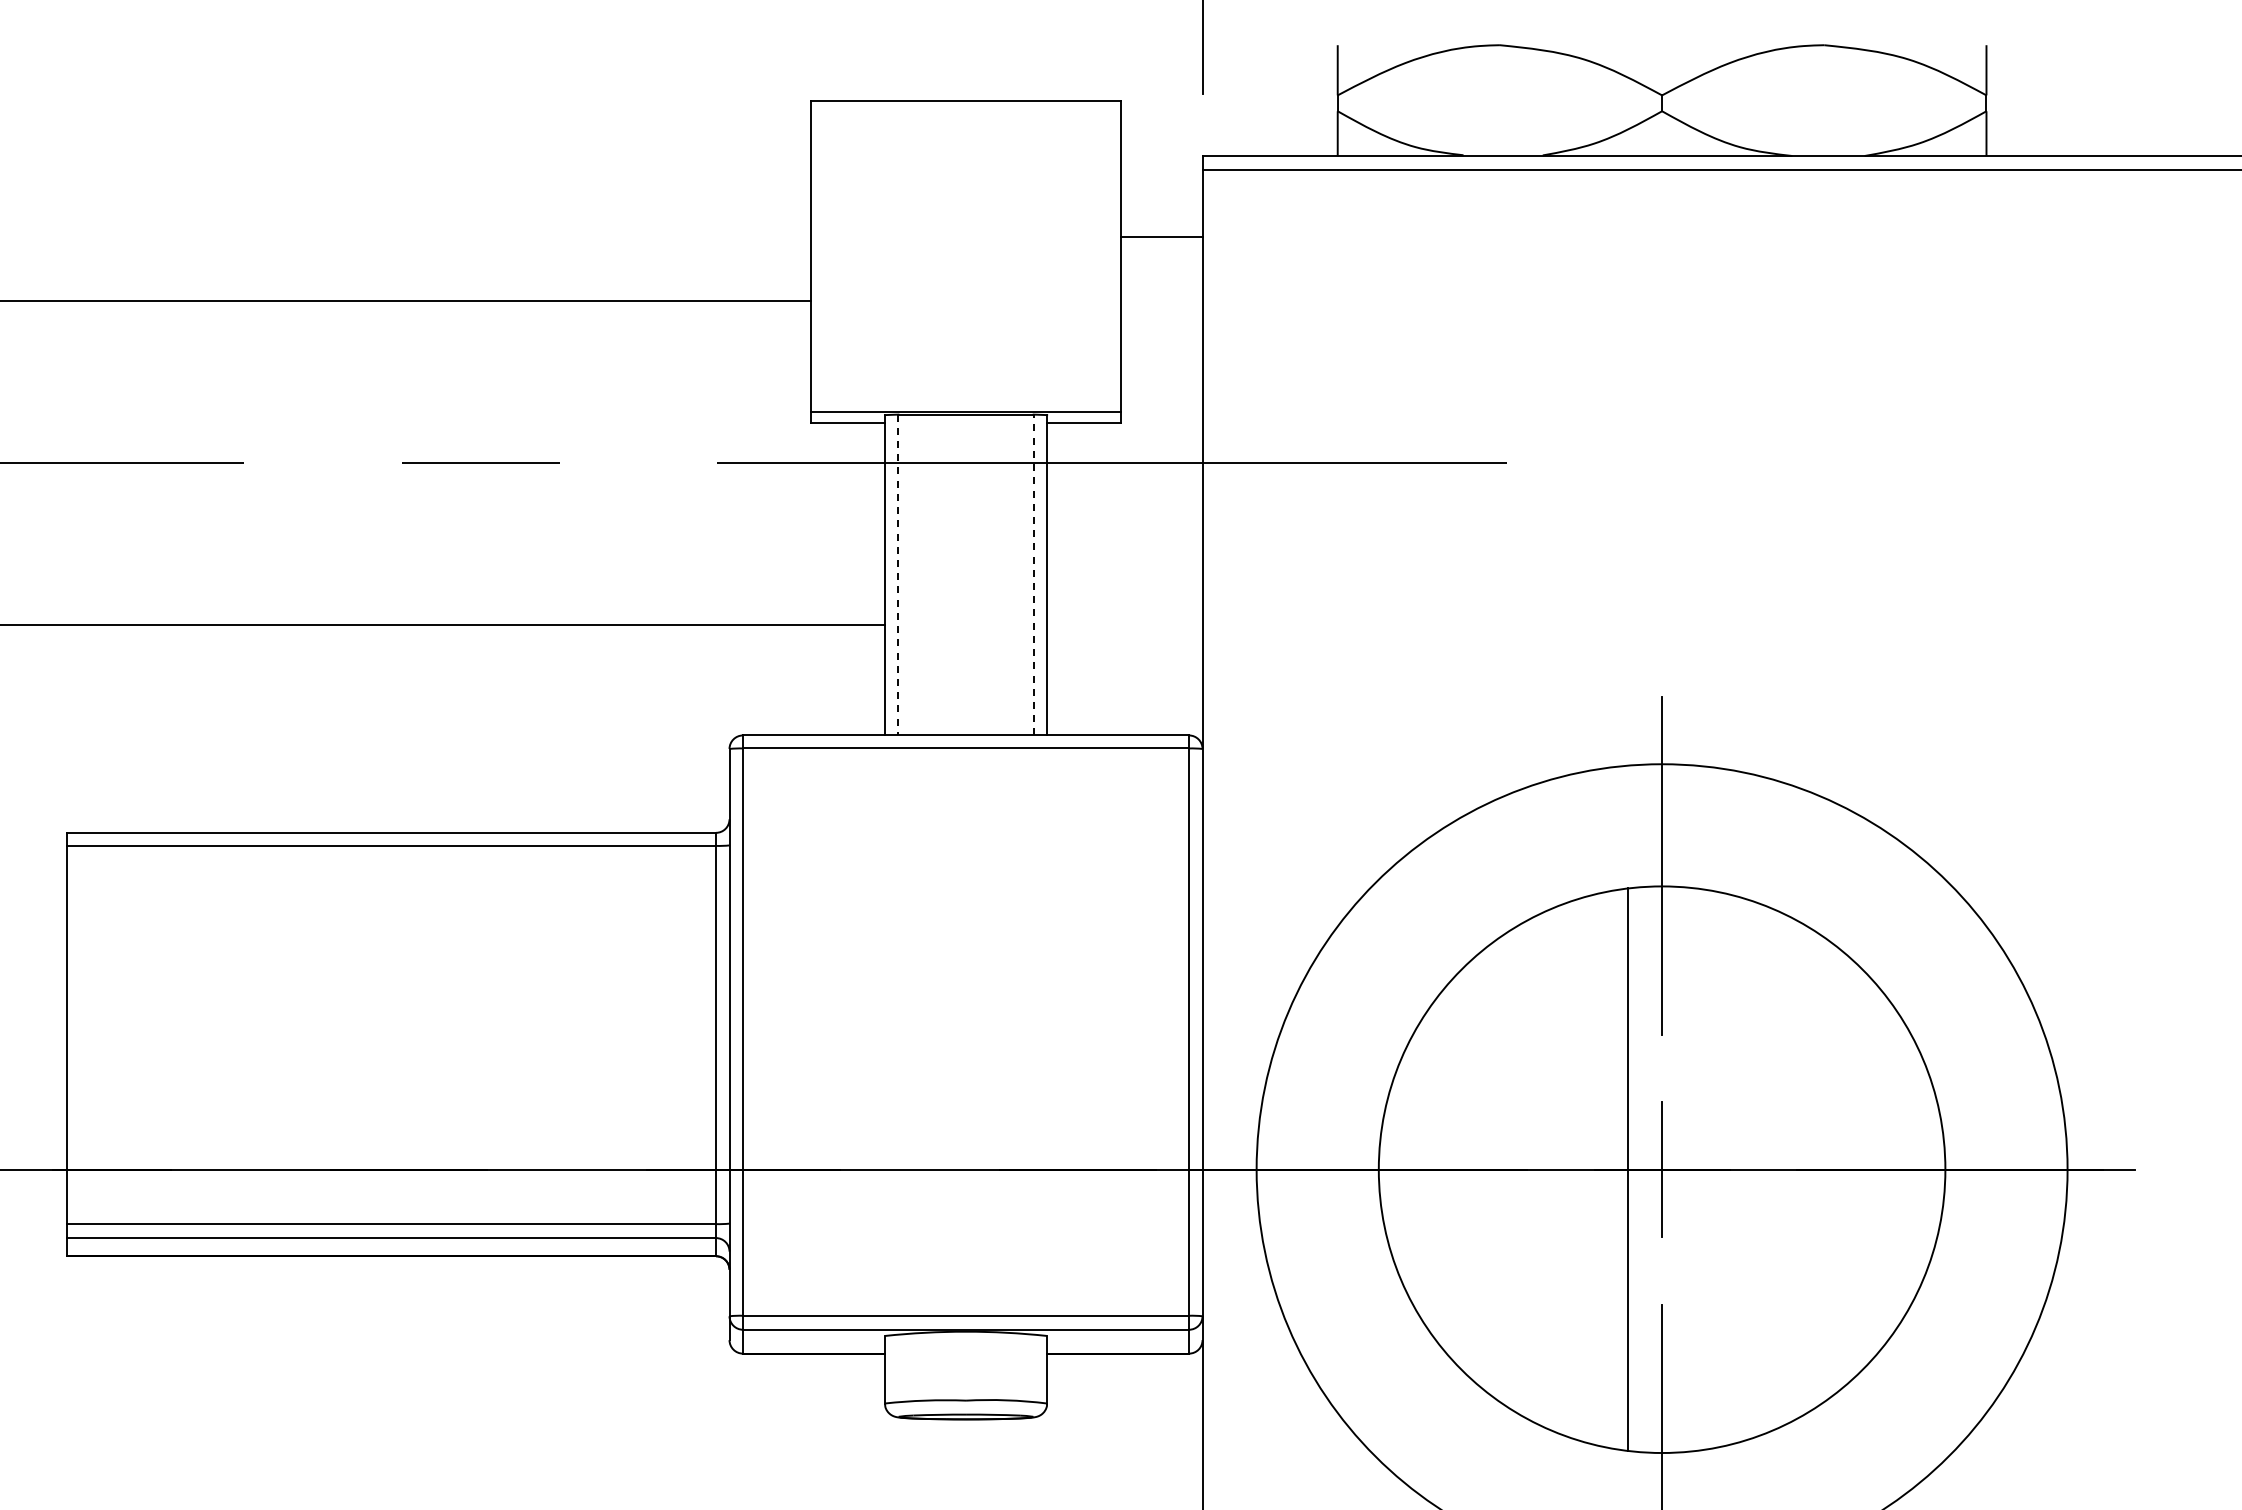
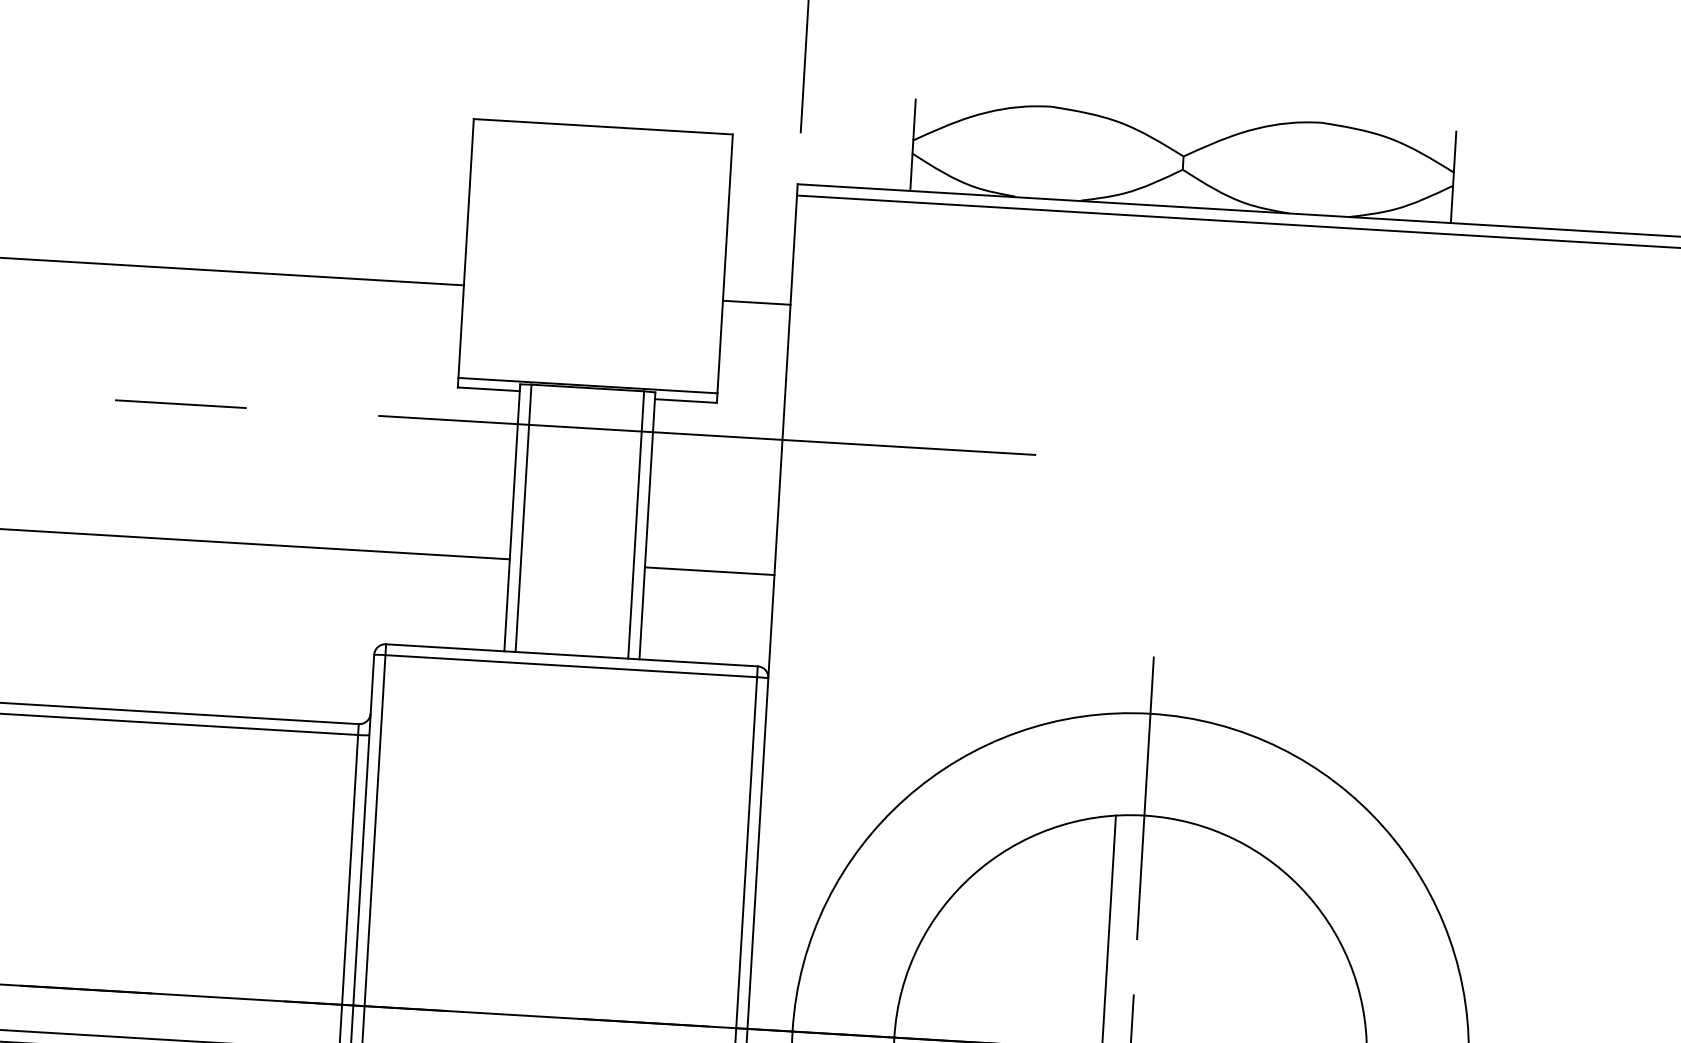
line: (1161, 236) -> (756, 302), moved
line: (1033, 574) -> (636, 524), dashed -> solid
line: (898, 575) -> (523, 518), dashed -> solid
line: (1124, 625) -> (709, 571), added

